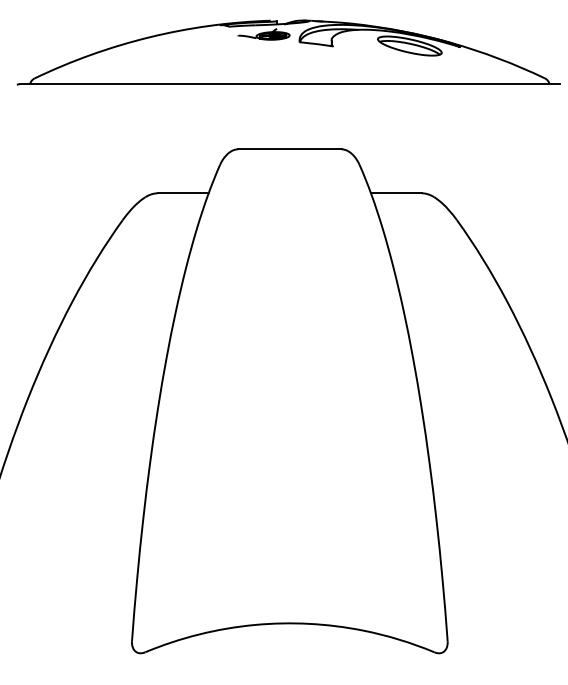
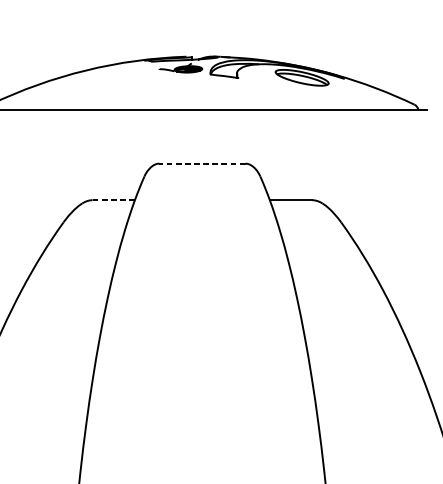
line: (289, 149) -> (202, 163), solid -> dashed
line: (183, 193) -> (114, 200), solid -> dashed

